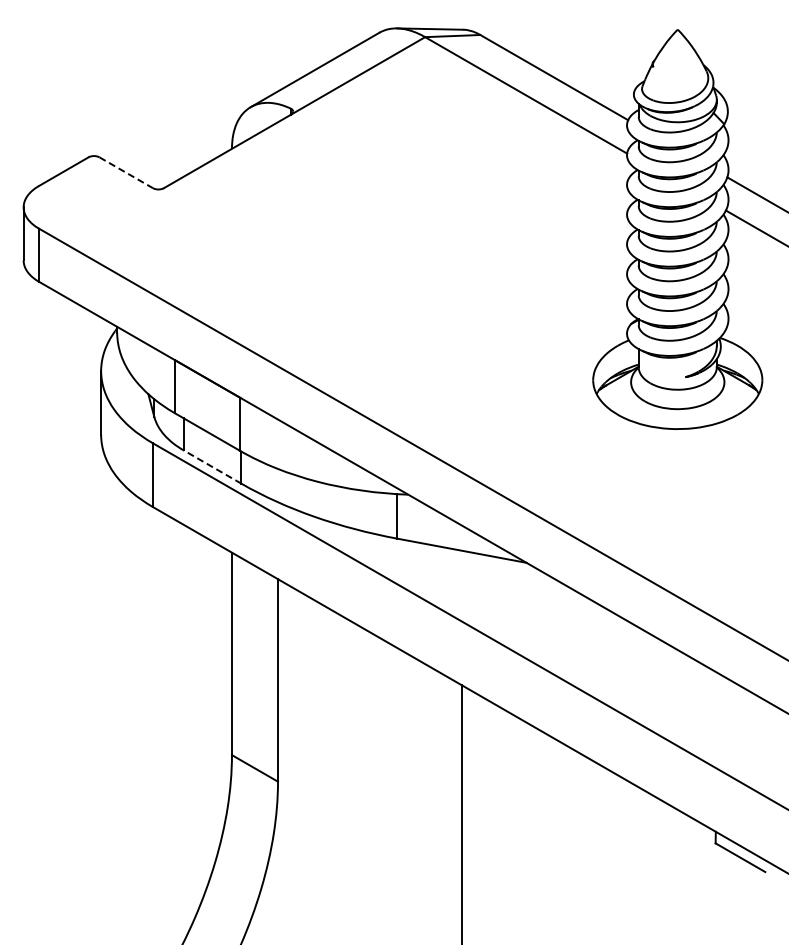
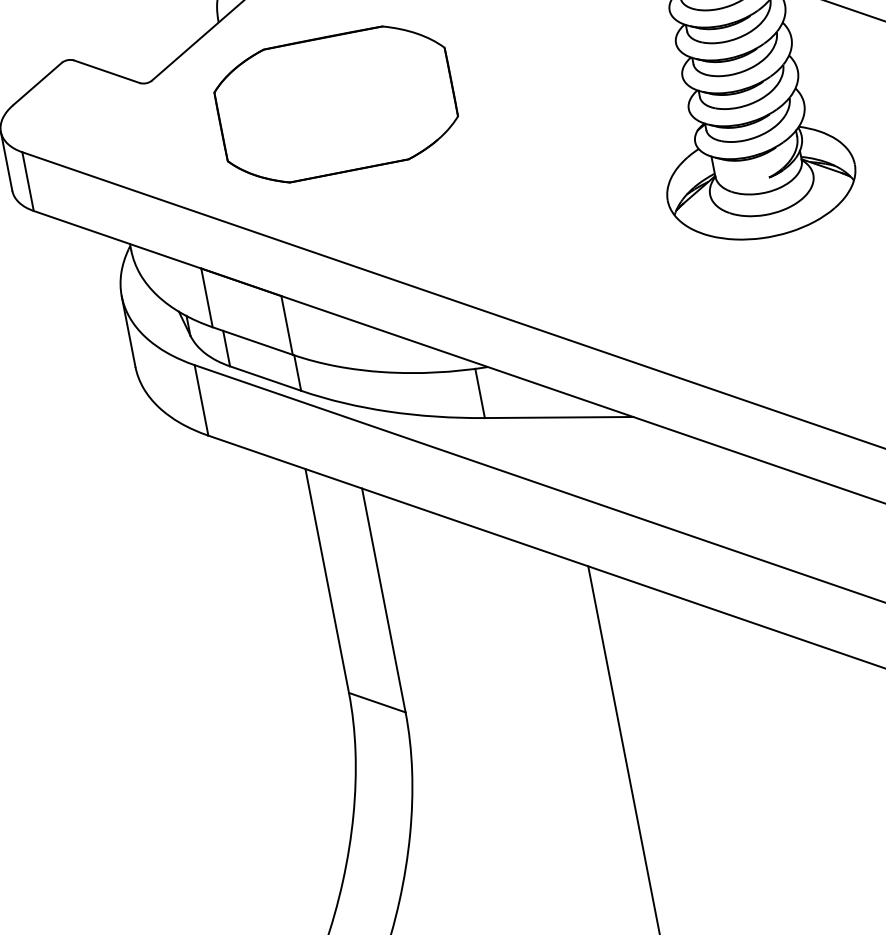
line: (126, 172) -> (107, 71), dashed -> solid
part: (320, 239) -> (336, 103), added
line: (212, 466) -> (265, 377), dashed -> solid

